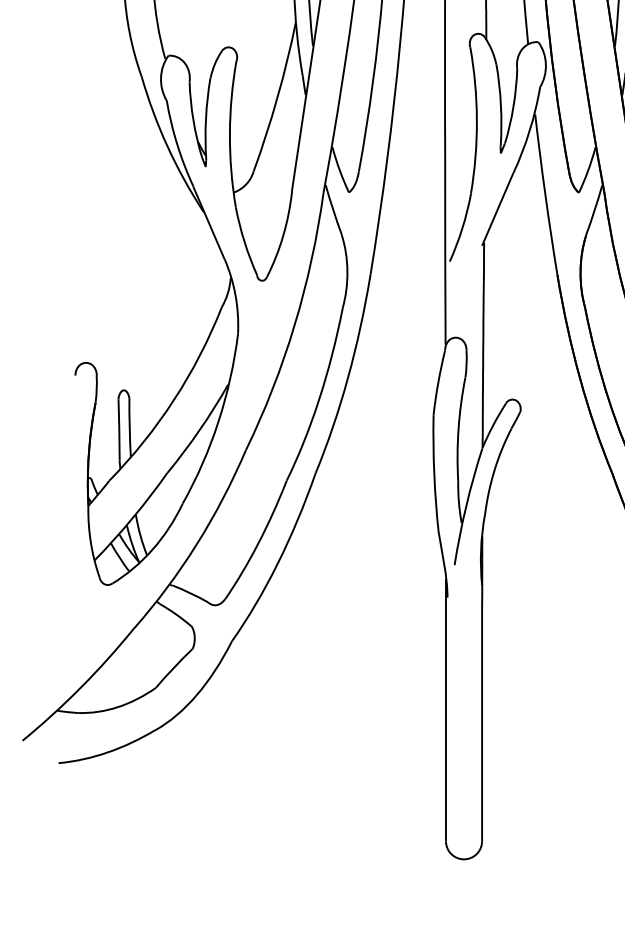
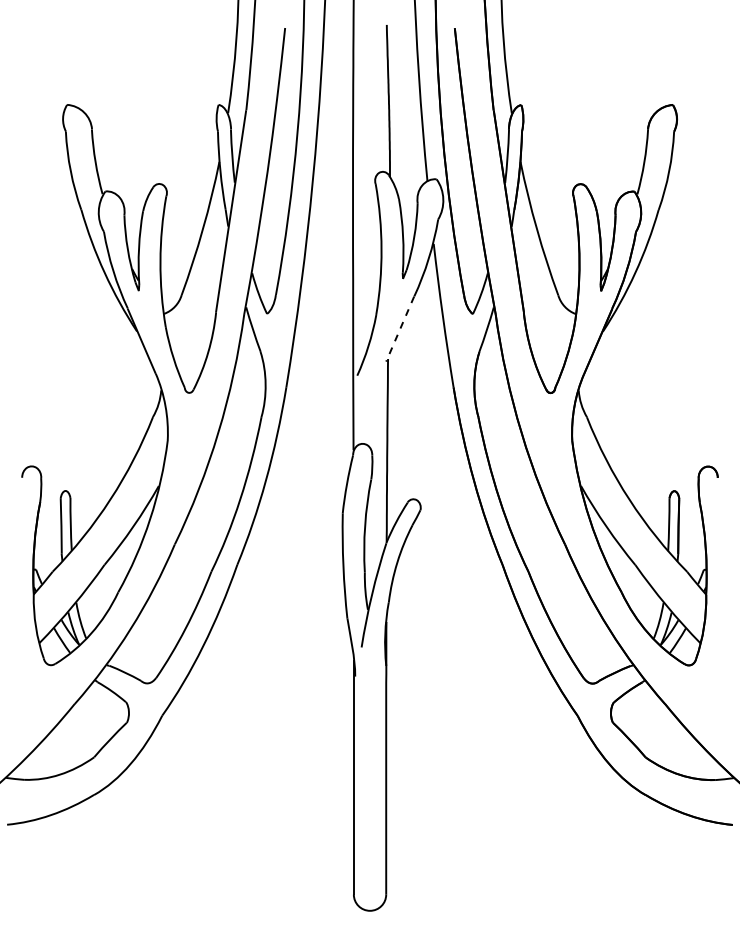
line: (496, 209) -> (399, 329), solid -> dashed

